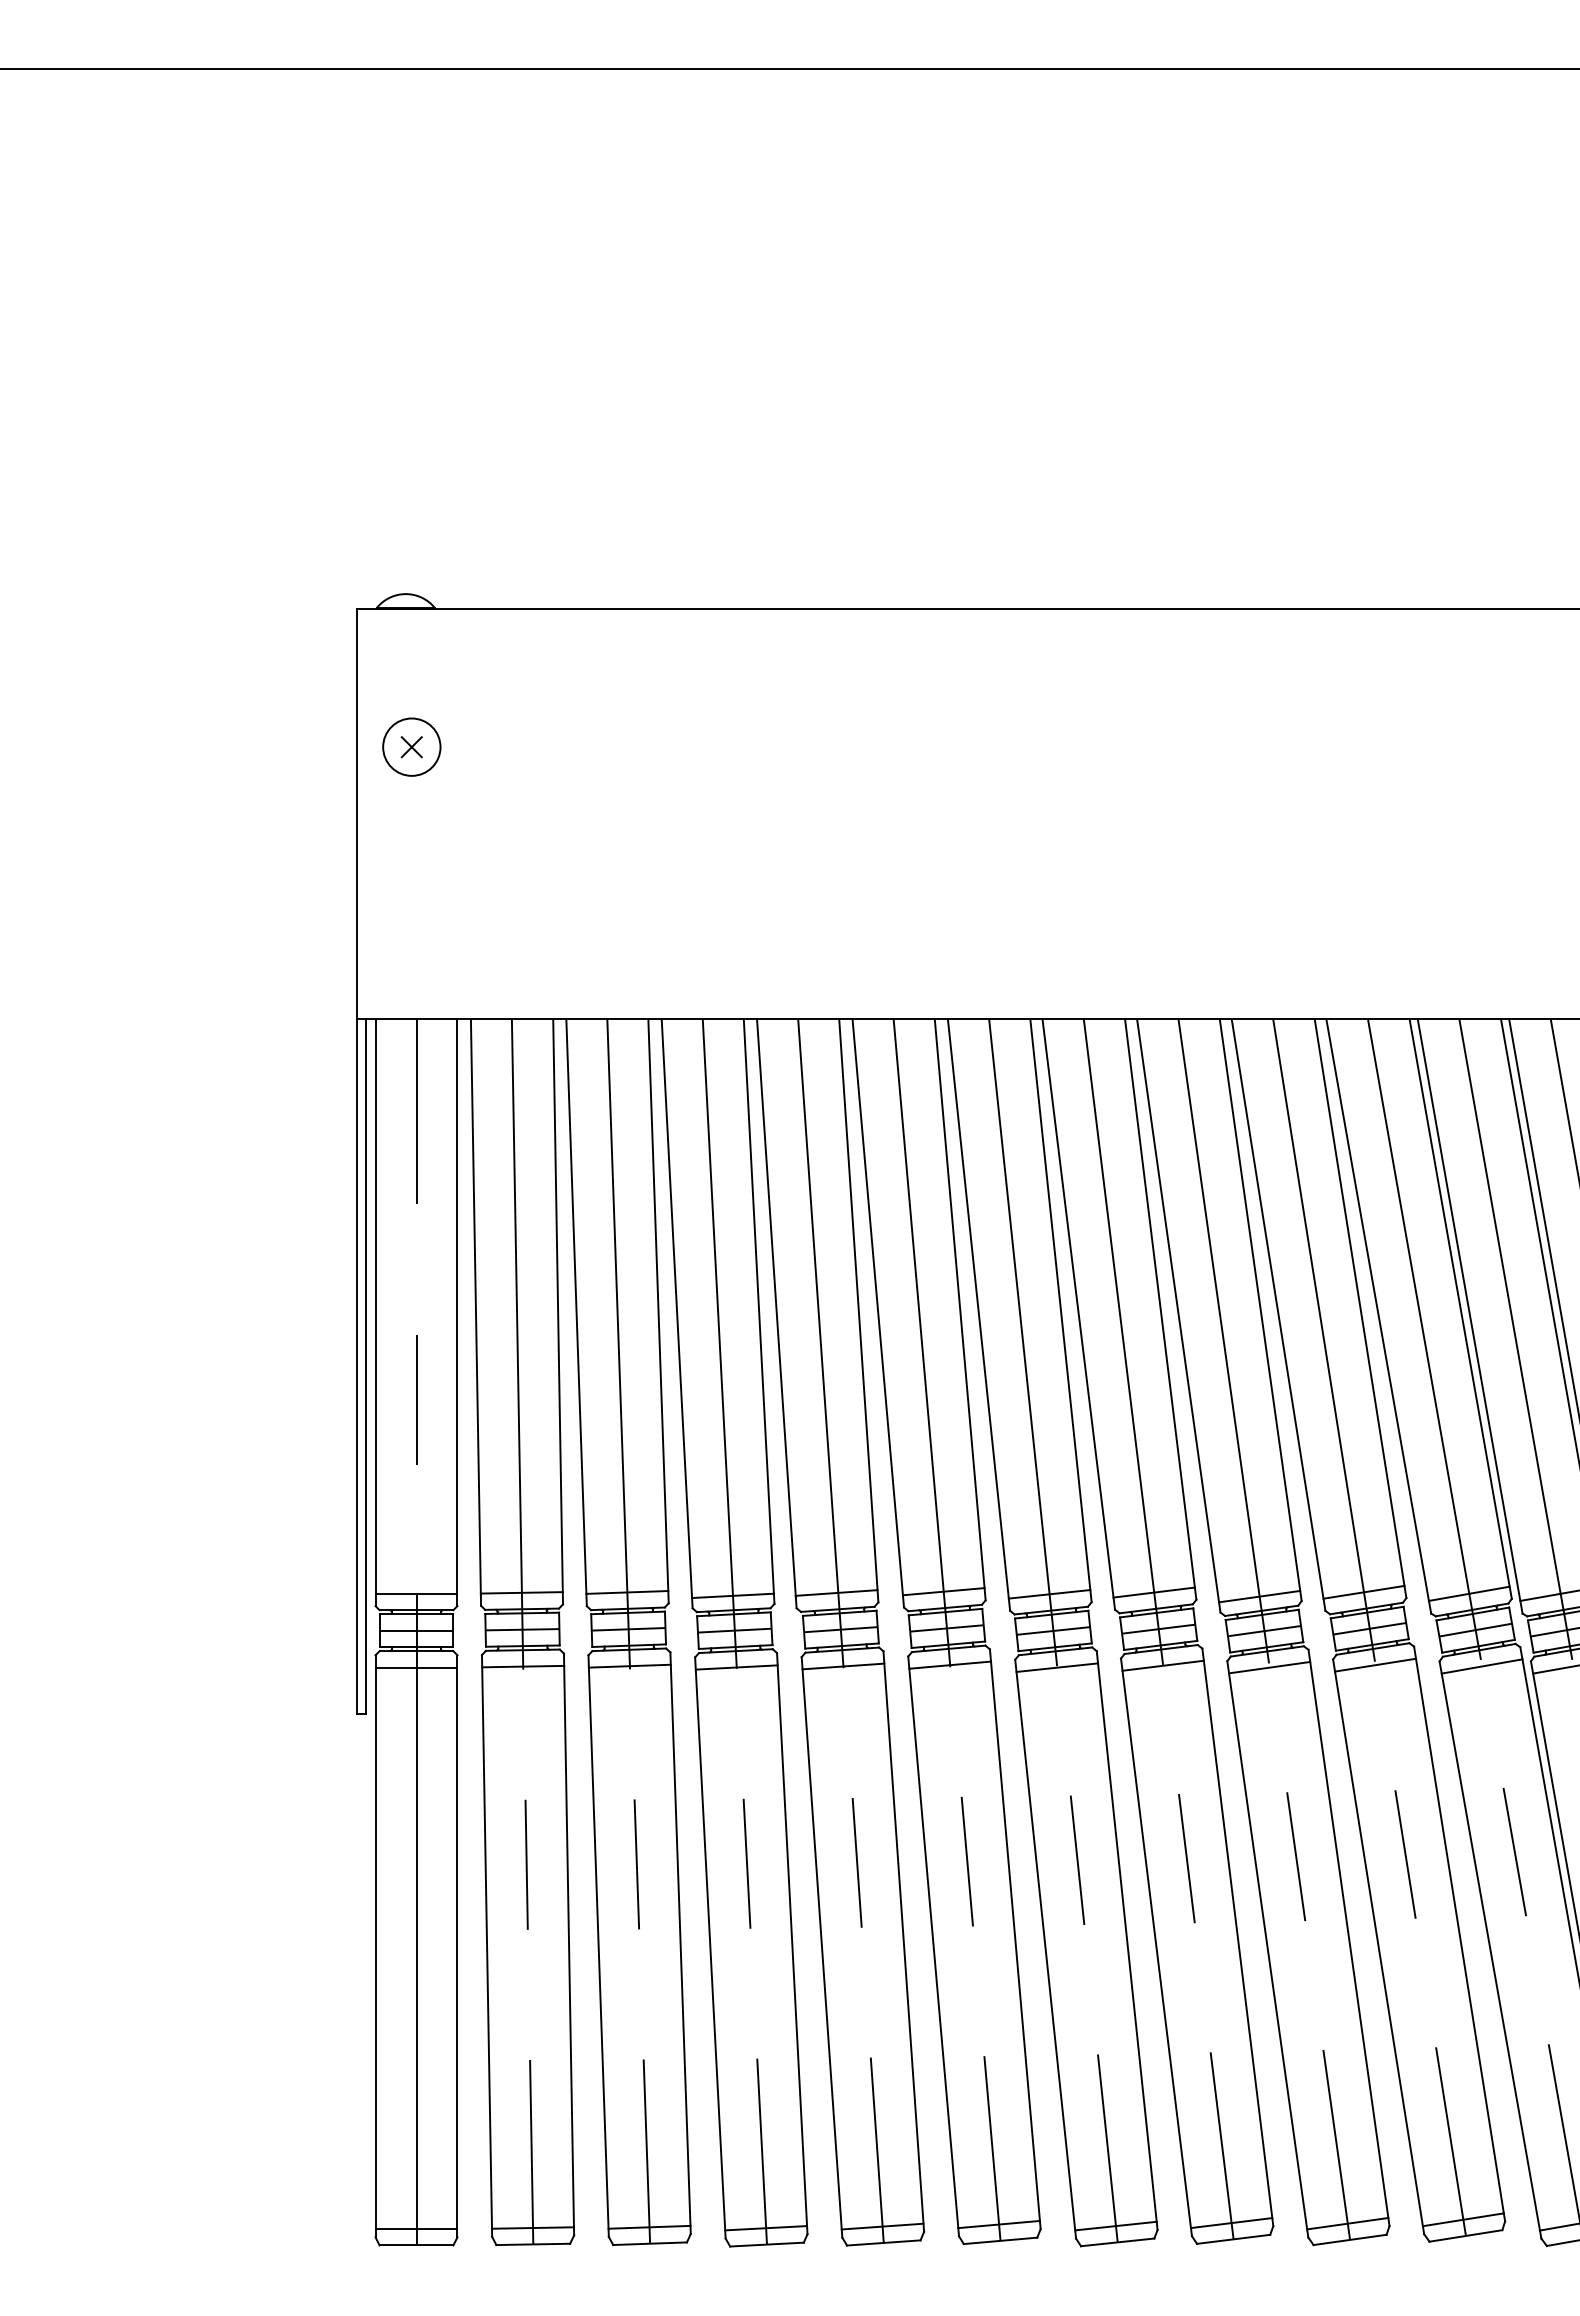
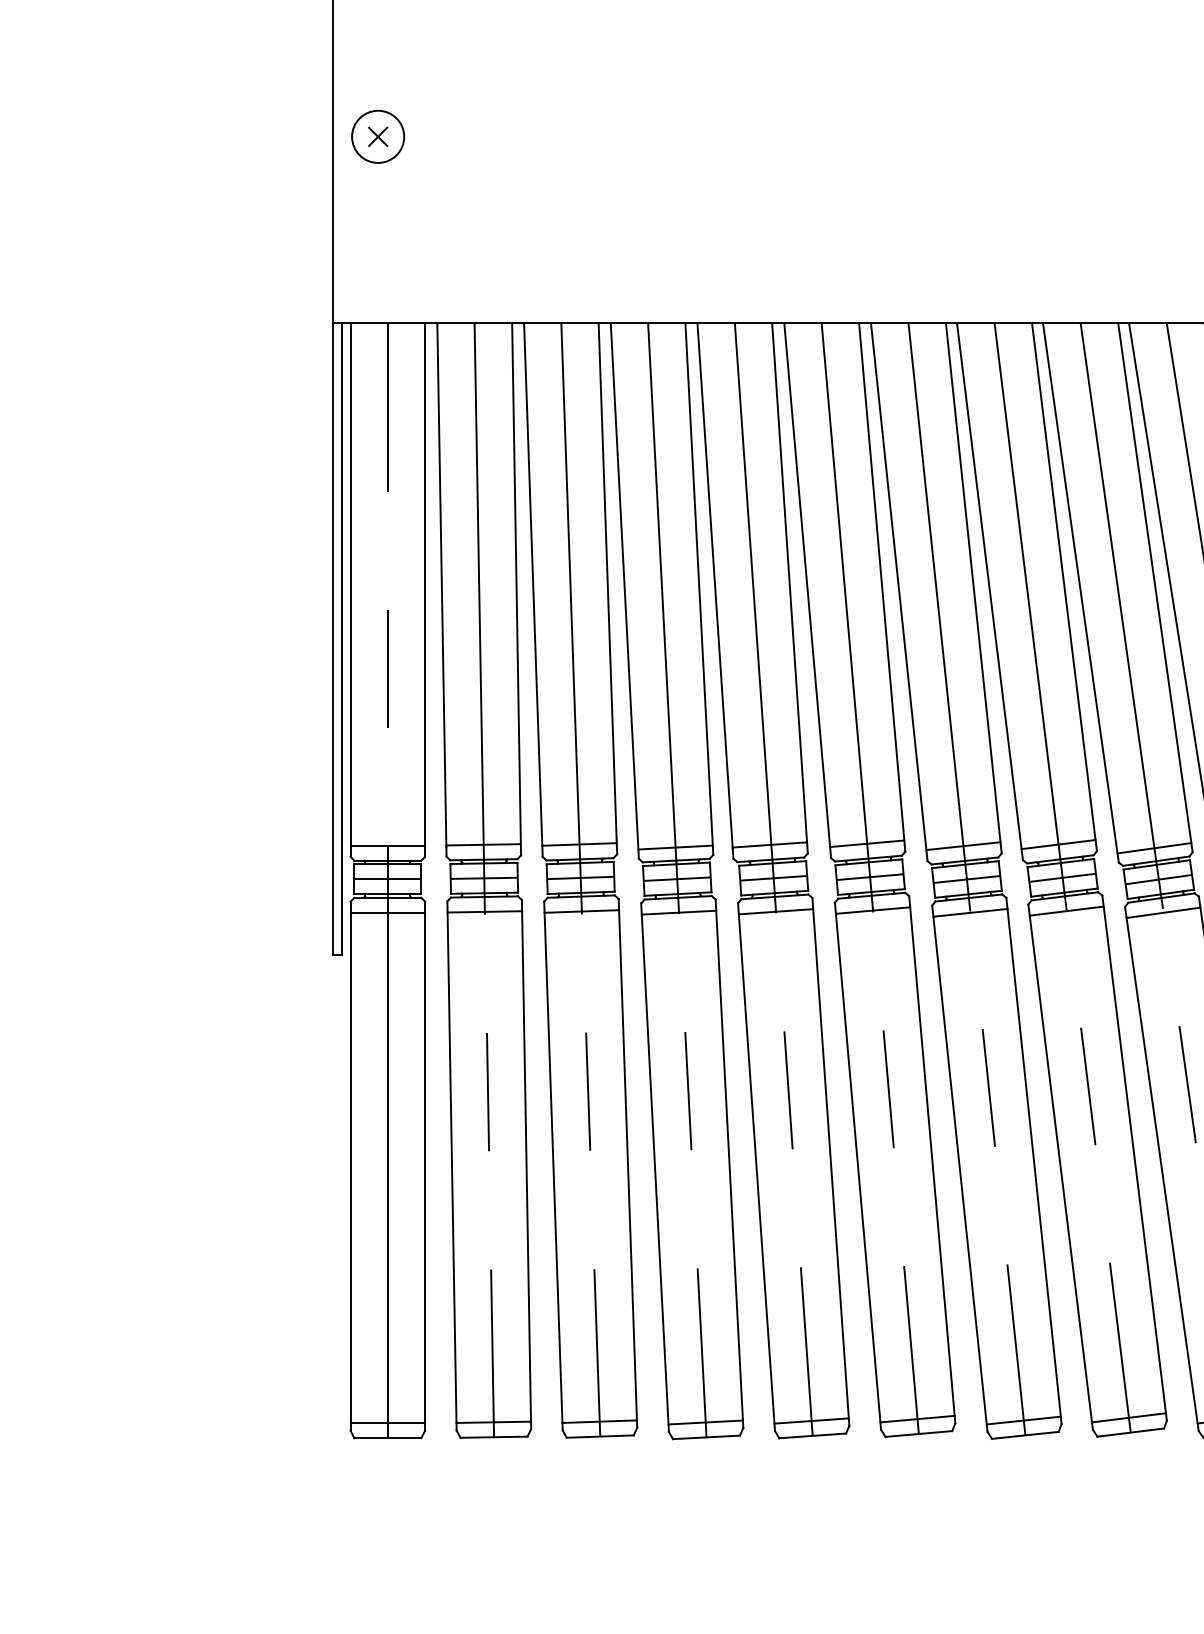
part: (411, 746) -> (377, 136), moved

